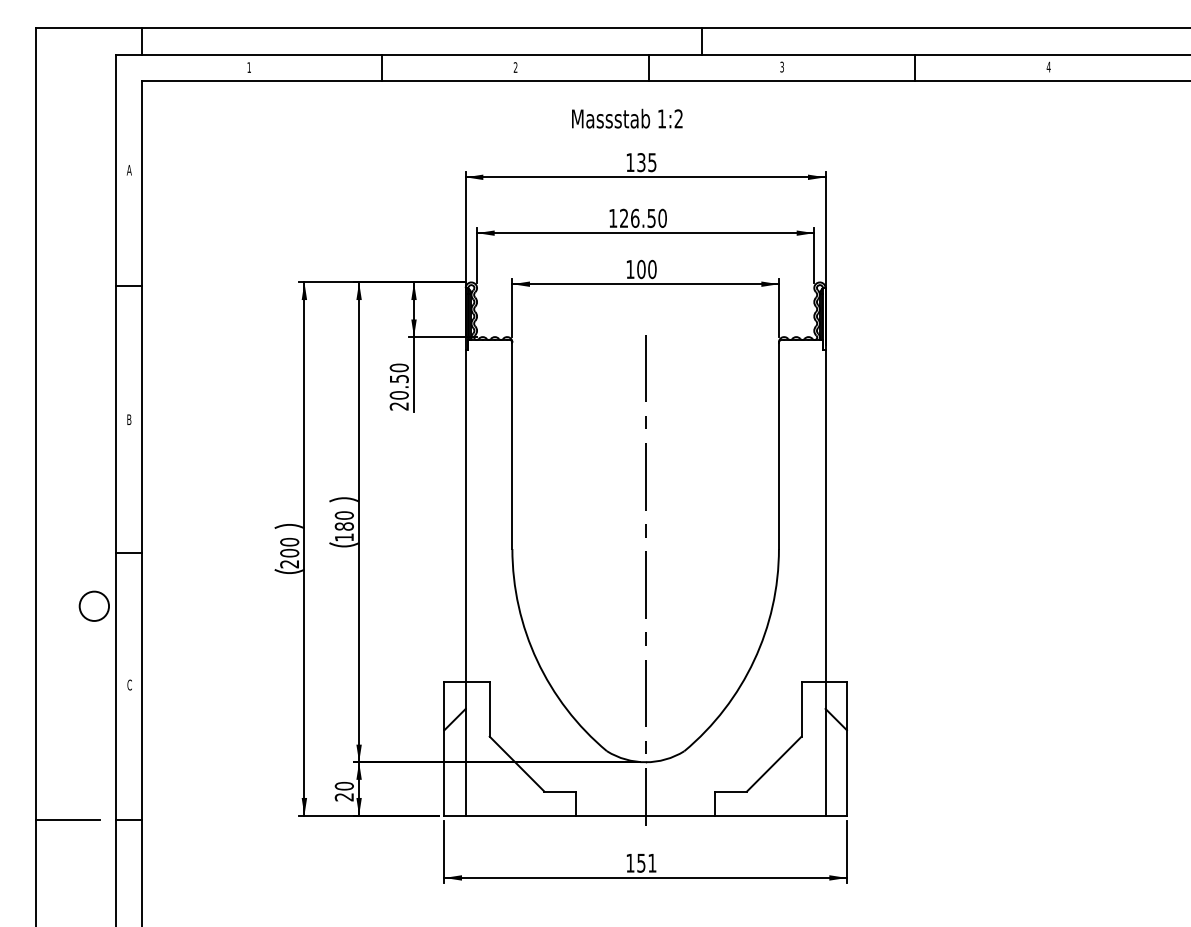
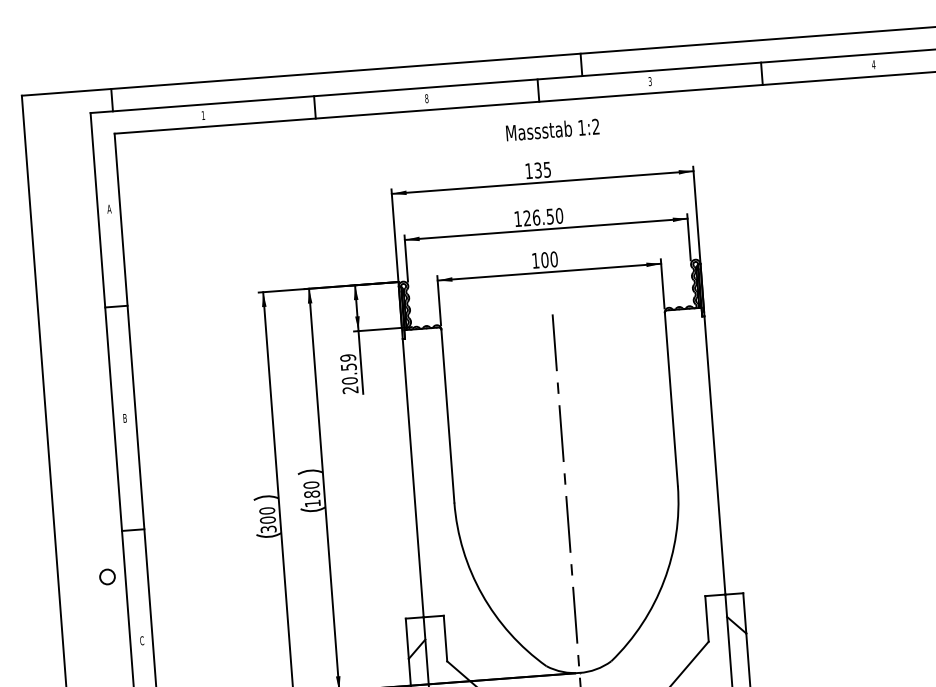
text: (515, 67) -> (426, 98), 2 -> 8
text: (627, 118) -> (552, 129), moved
text: (399, 367) -> (348, 357), 20.50 -> 20.59
text: (289, 564) -> (268, 529), 200 -> 300
circle: (94, 605) -> (107, 576), size x0.6

